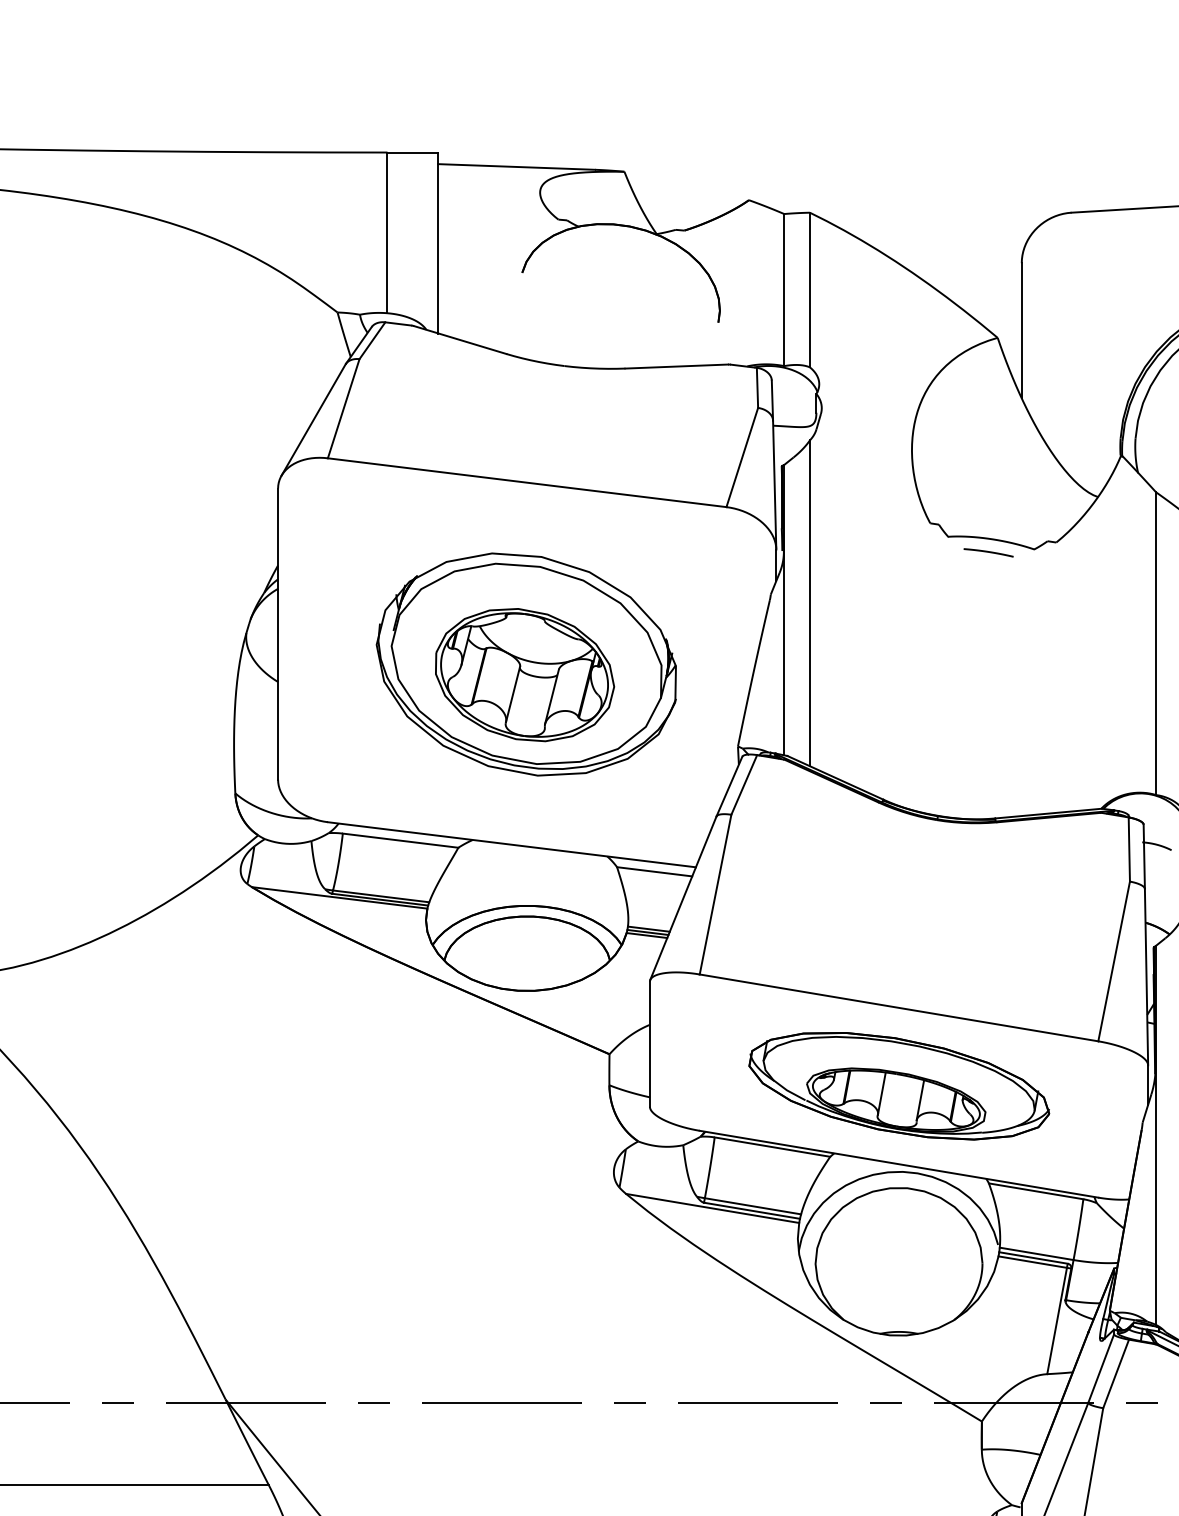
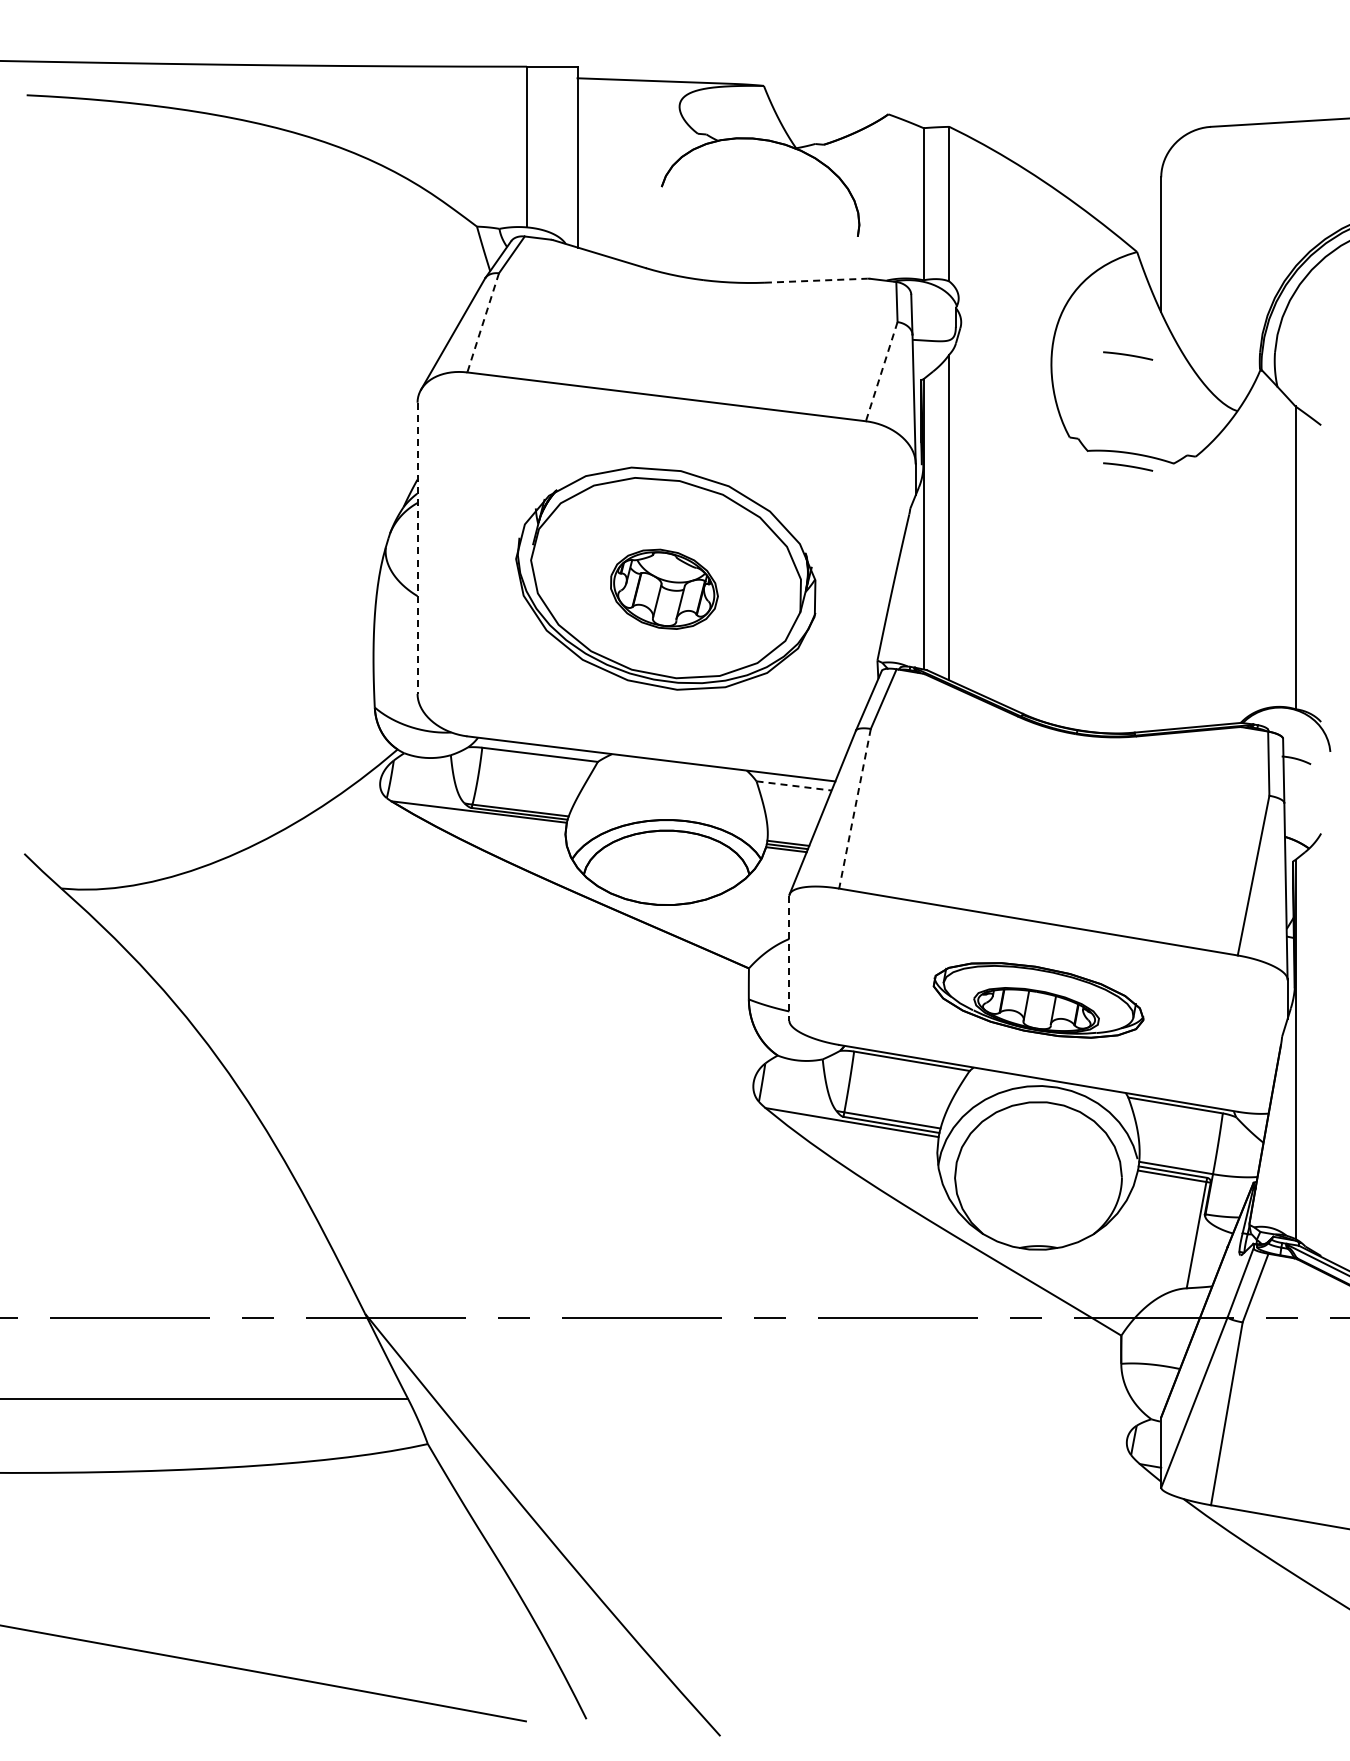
line: (677, 366) -> (816, 280), solid -> dashed
line: (344, 409) -> (483, 323), solid -> dashed
curve: (989, 441) -> (1128, 355), added
line: (742, 458) -> (881, 372), solid -> dashed
line: (278, 634) -> (417, 548), solid -> dashed
part: (525, 675) -> (664, 589), size x0.6
line: (655, 871) -> (794, 785), solid -> dashed
line: (715, 895) -> (854, 809), solid -> dashed
line: (650, 1044) -> (789, 958), solid -> dashed
part: (899, 1086) -> (1038, 1000), size x0.7

